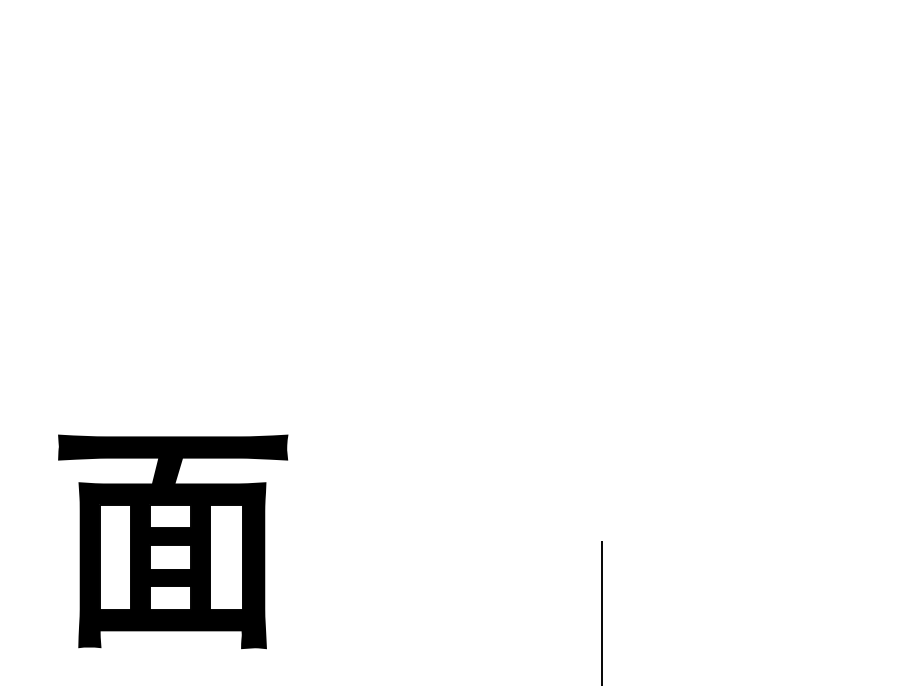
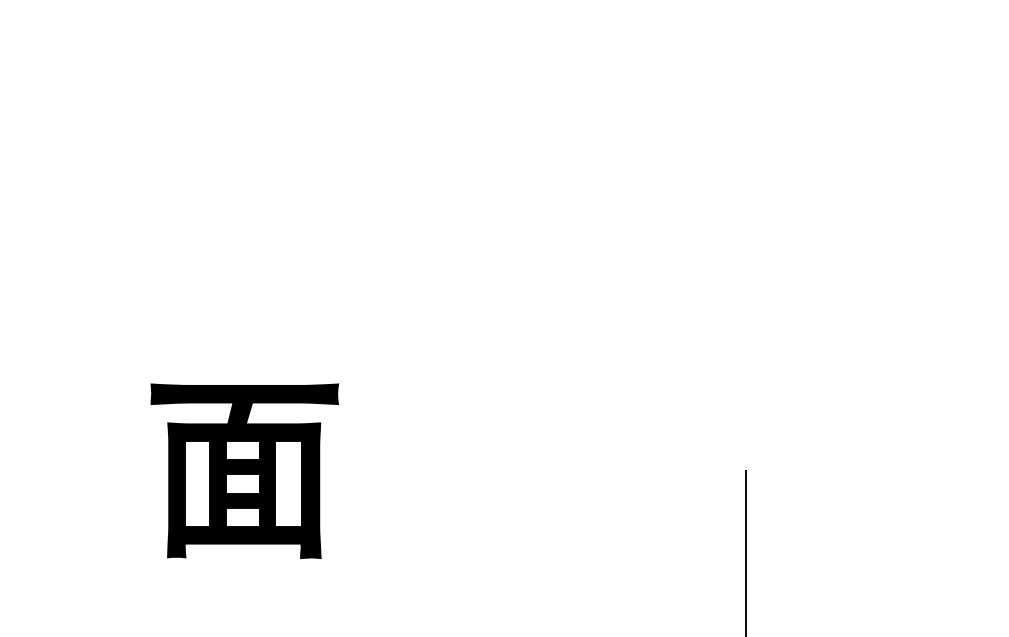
part: (173, 541) -> (245, 470), size x0.7

